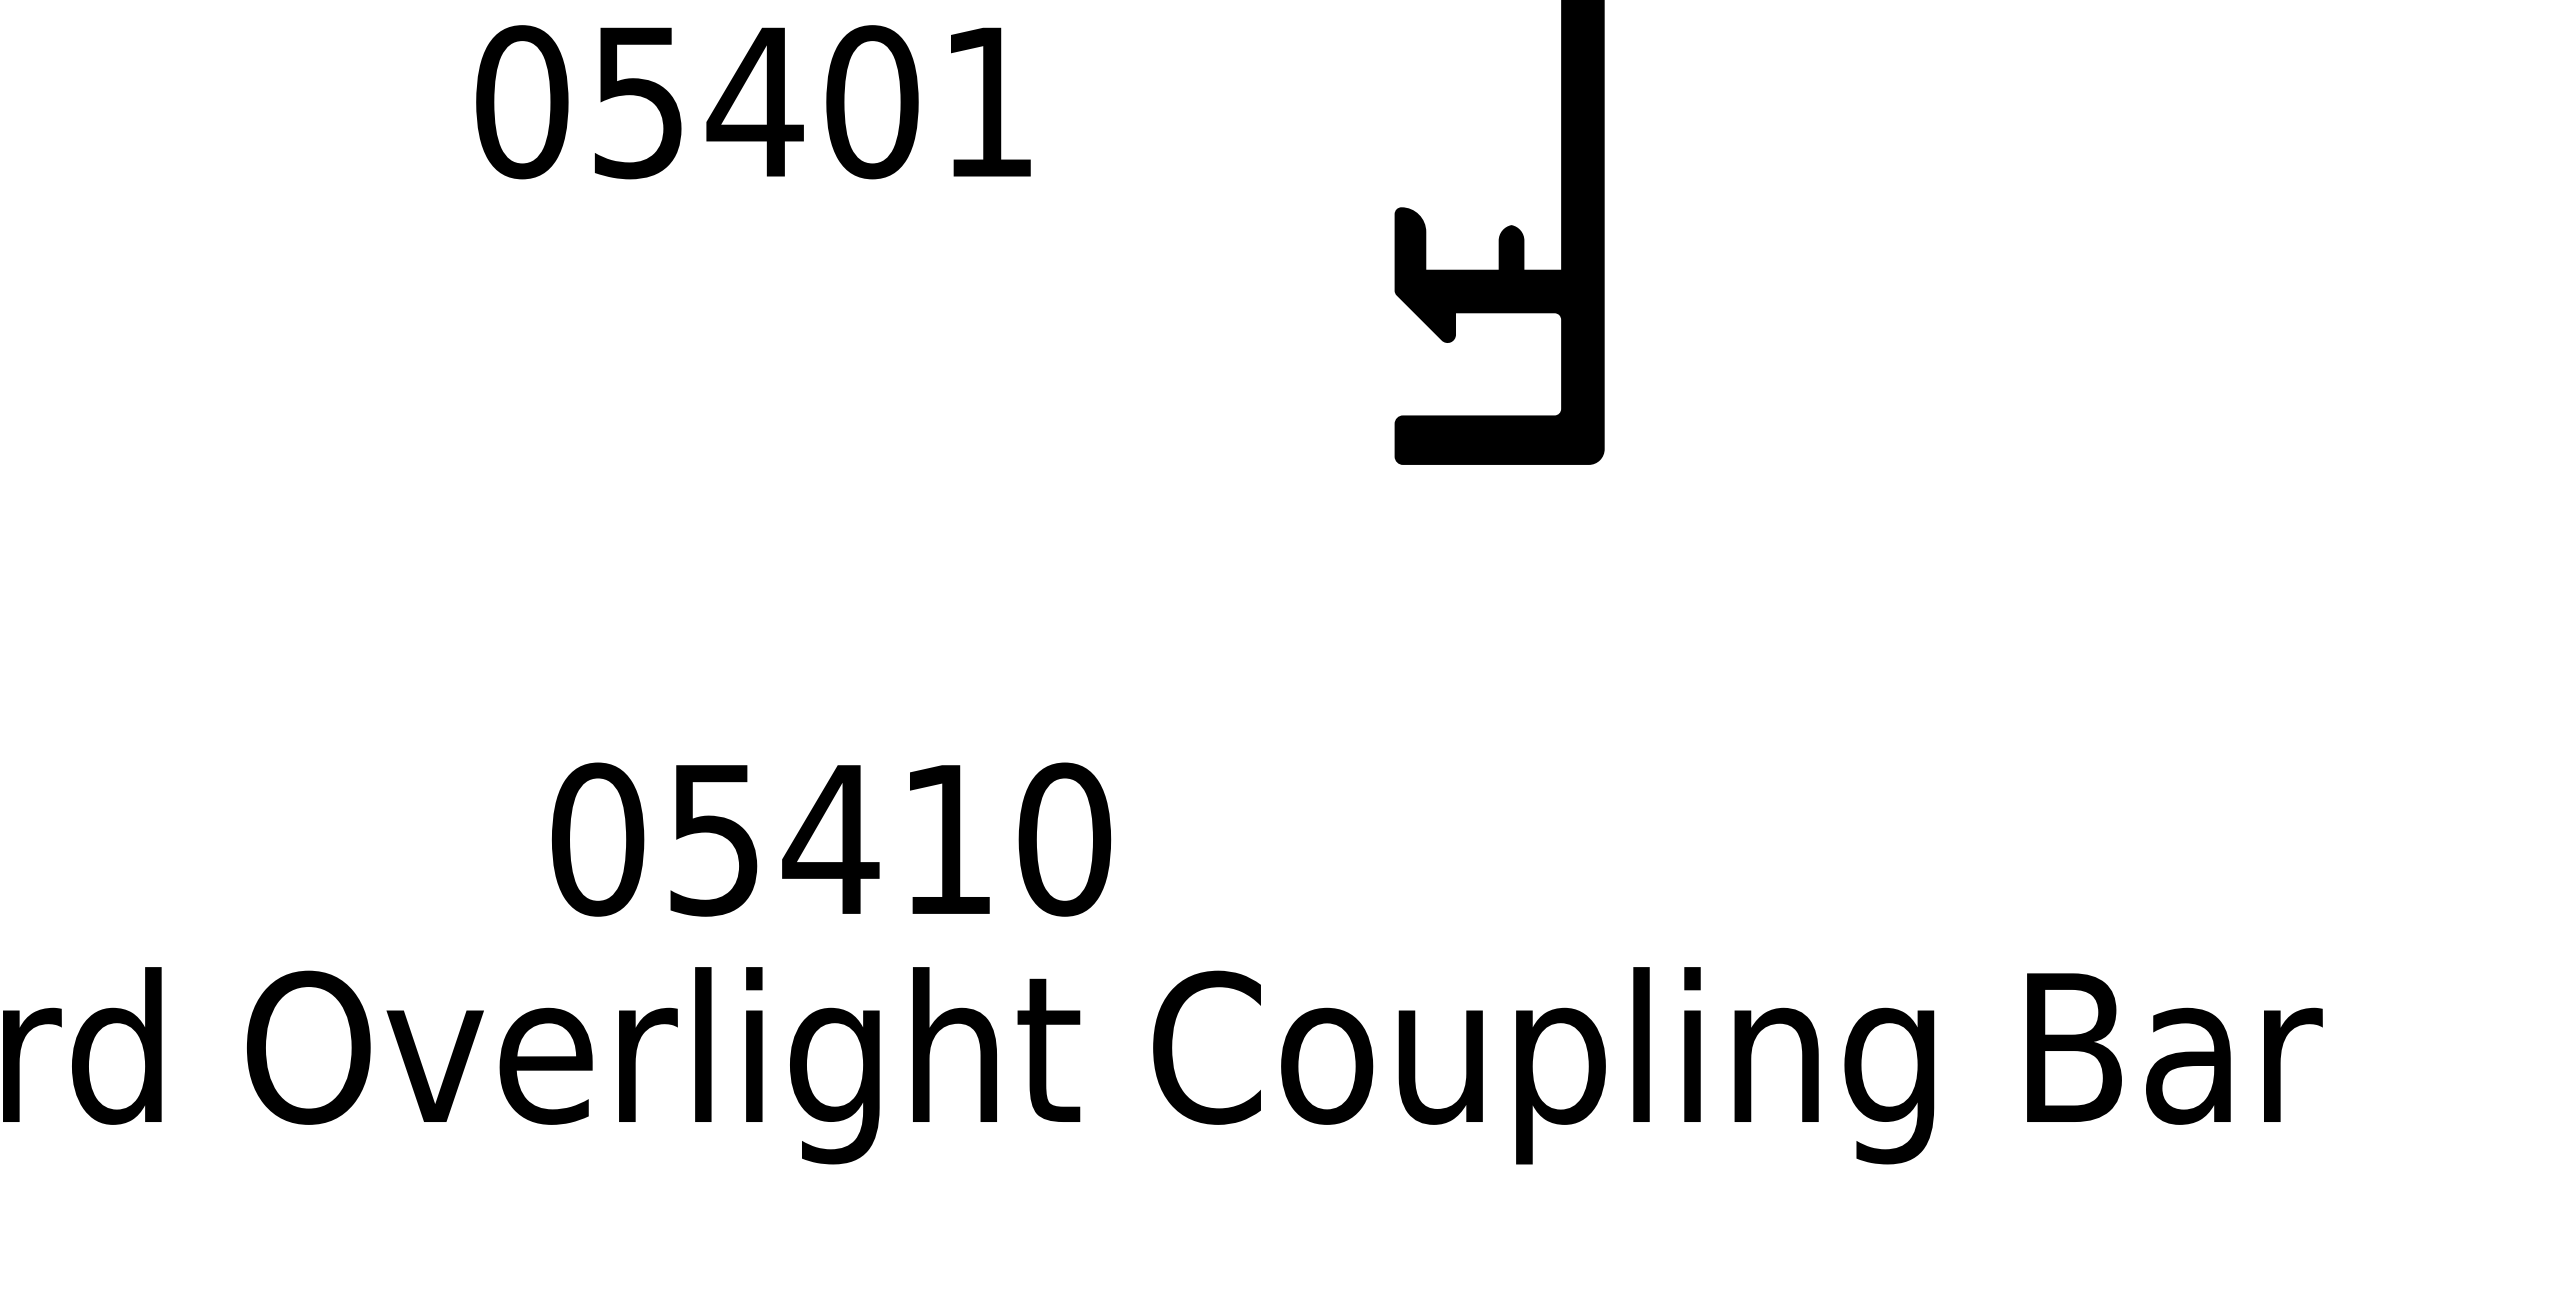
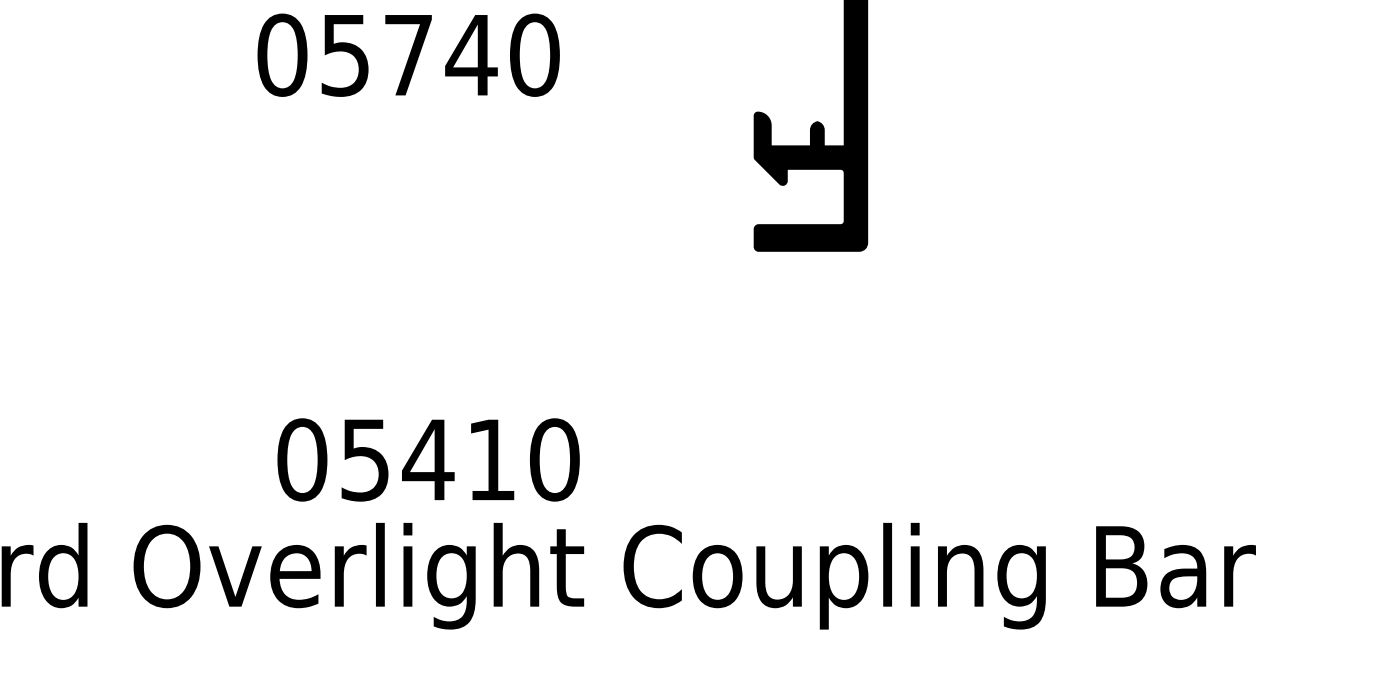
text: (870, 100) -> (470, 54), 05401 -> 05740
text: (831, 838) -> (428, 459), moved

